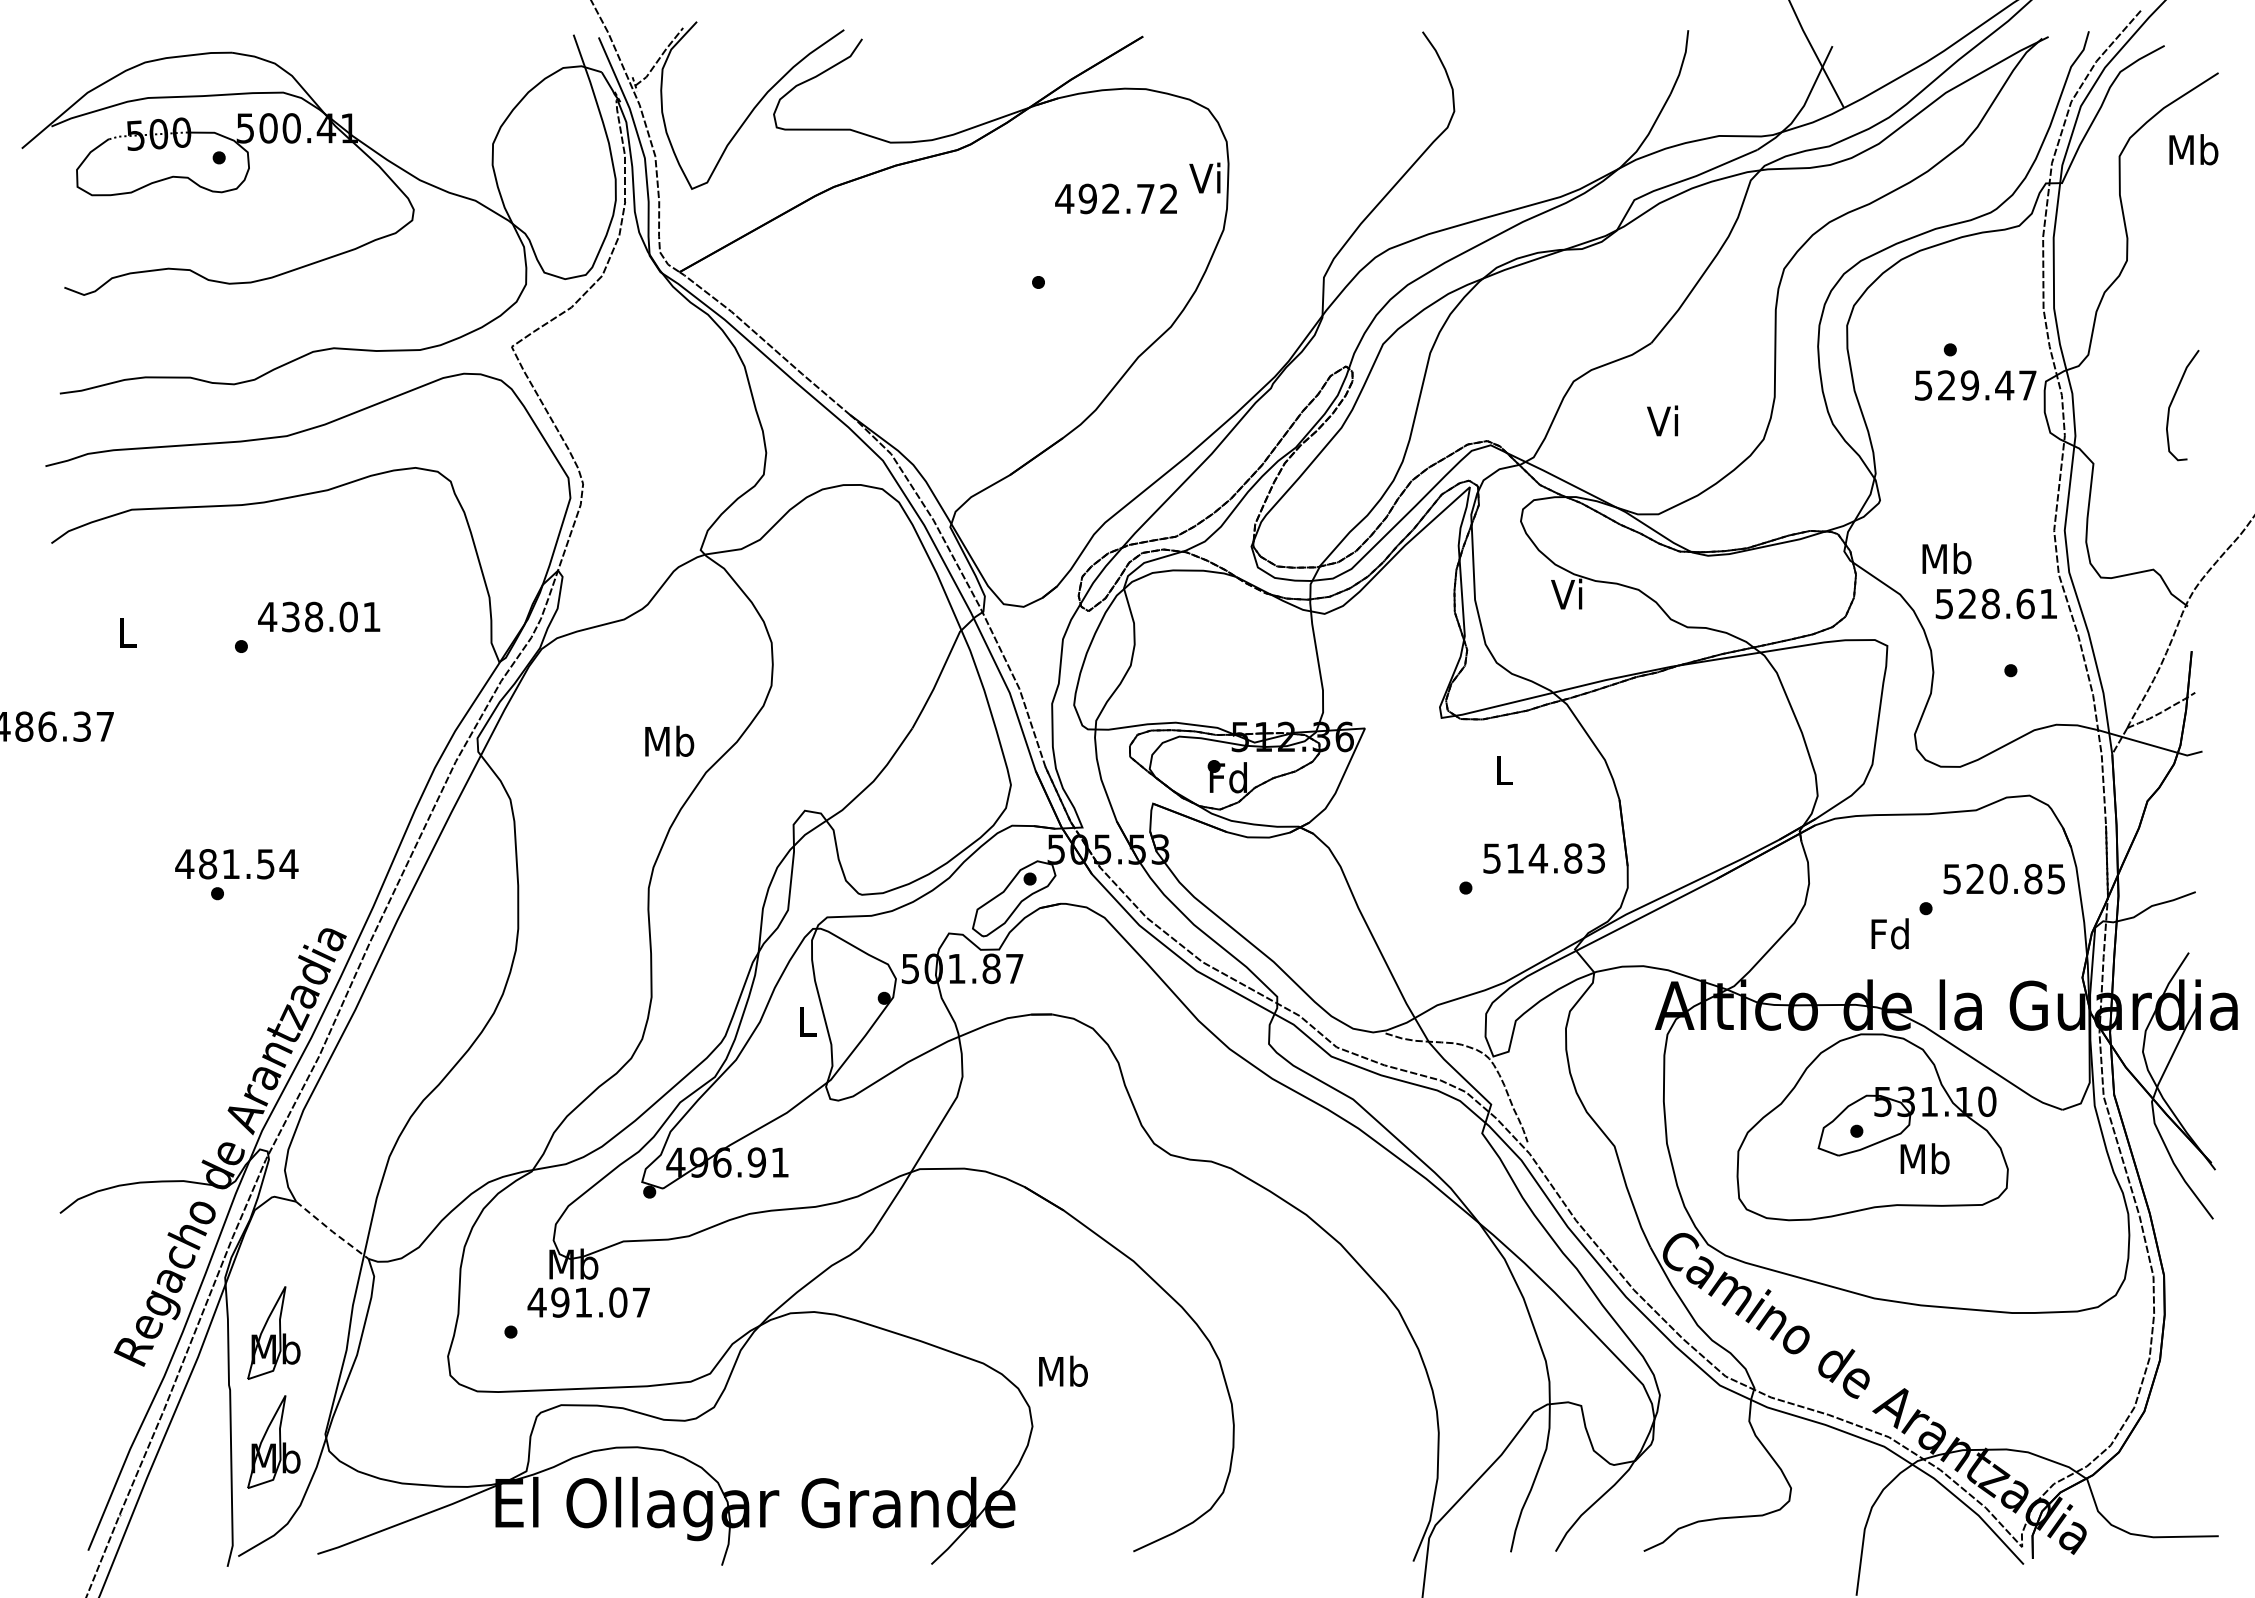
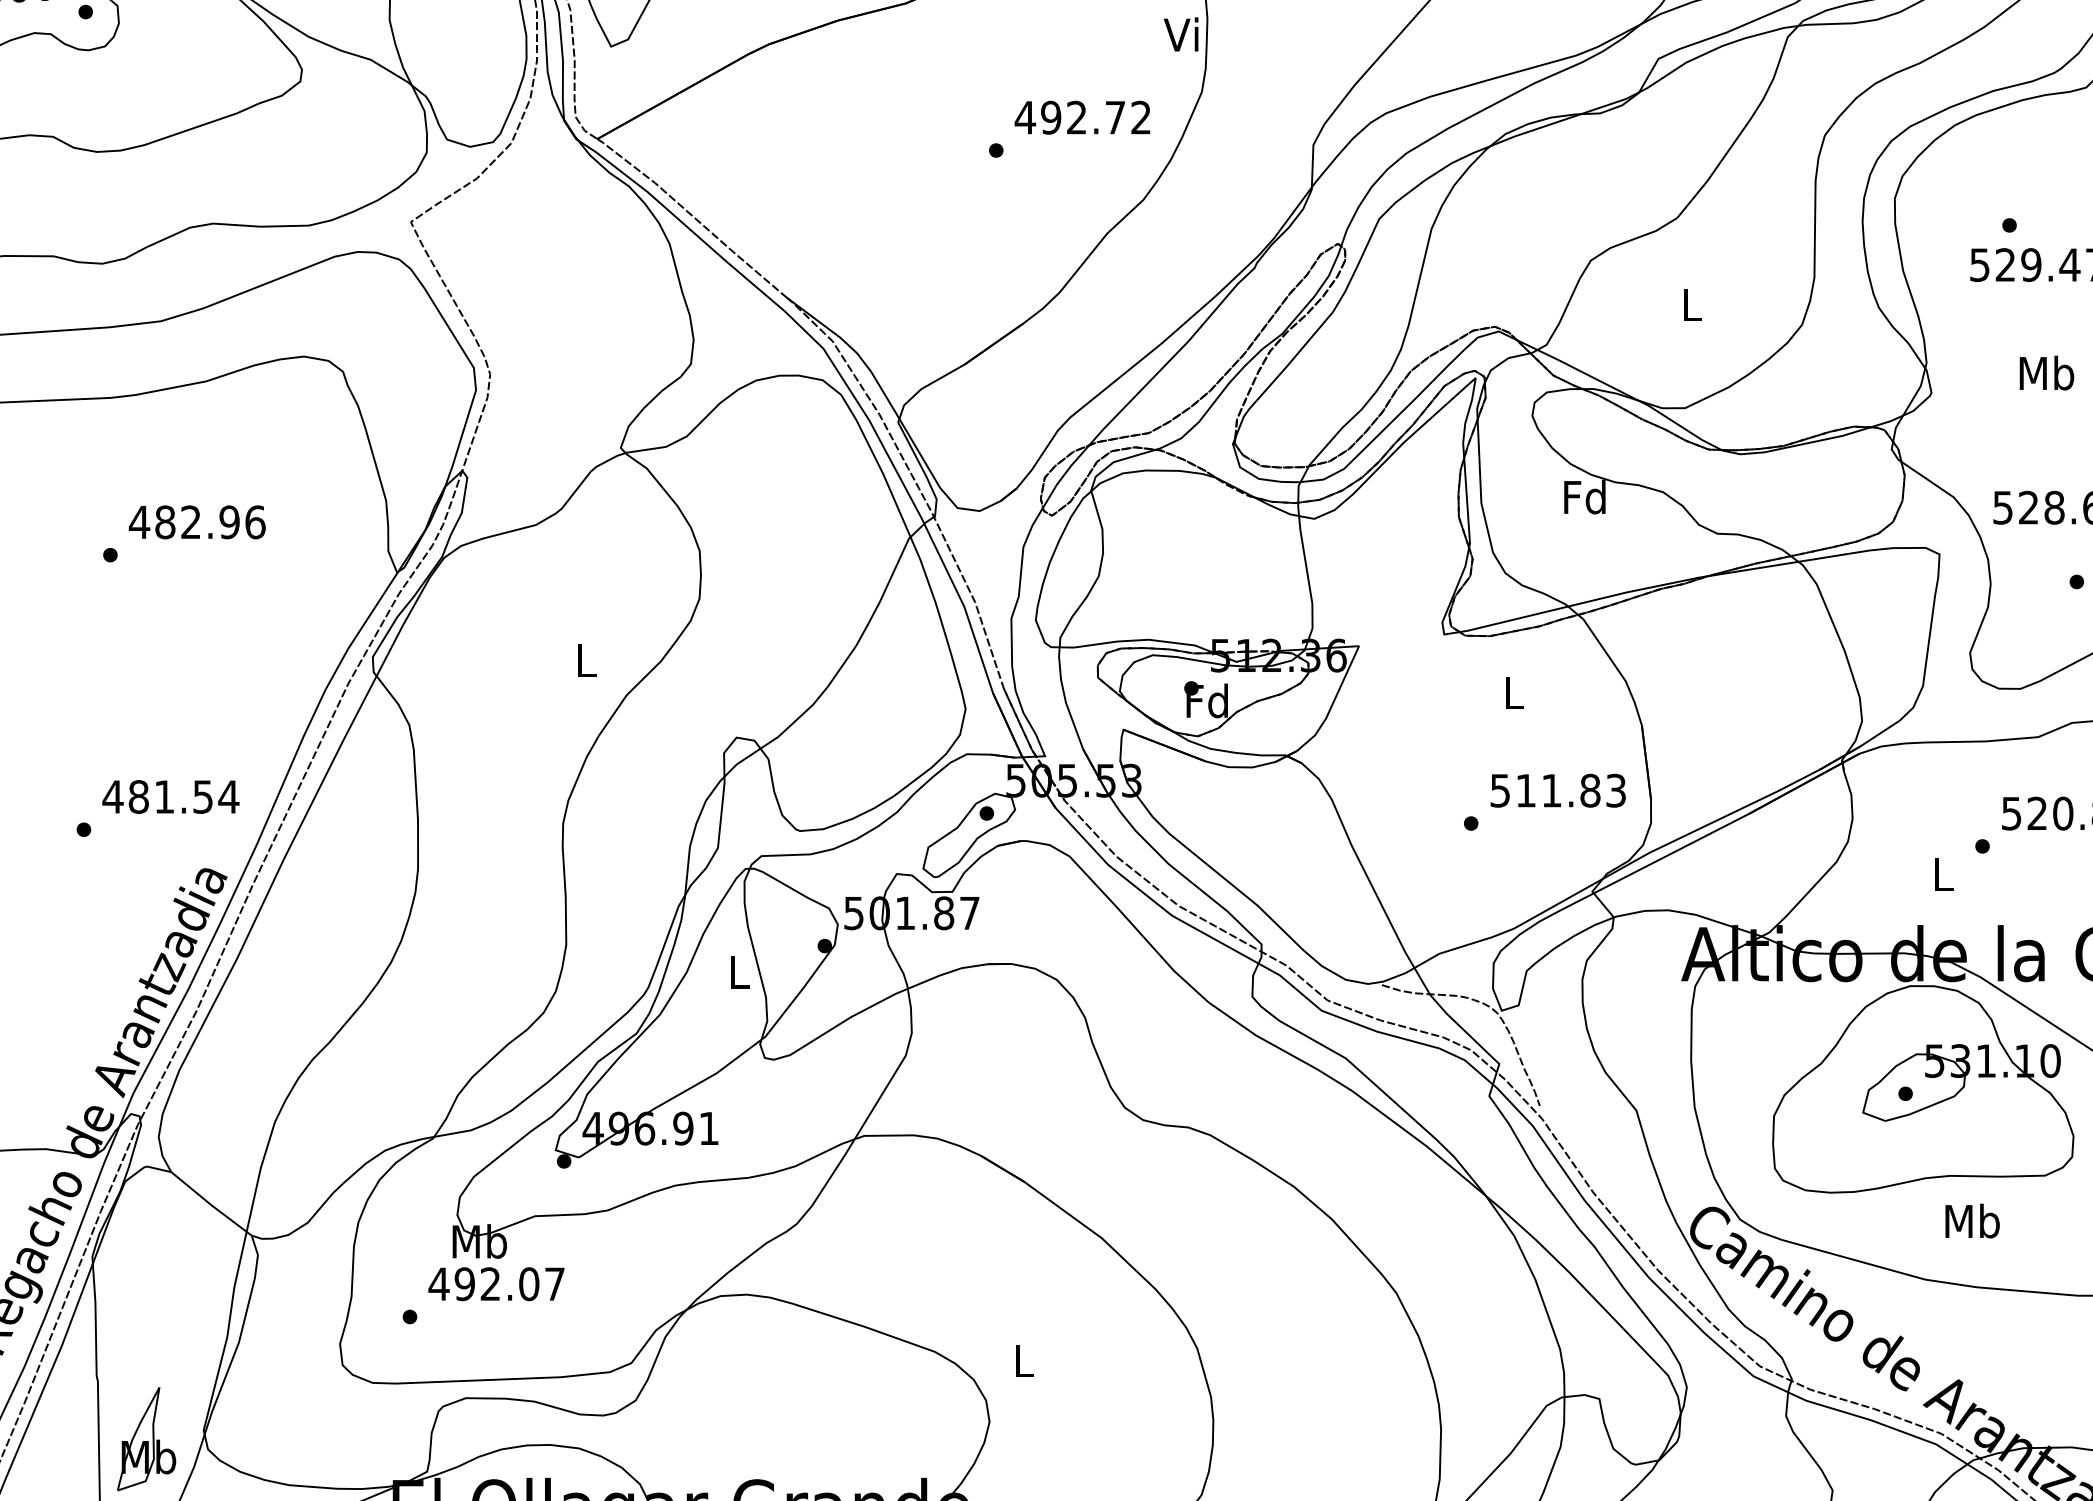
text: (1115, 198) -> (1081, 117), moved
text: (1662, 420) -> (1689, 303), Vi -> L
text: (1946, 558) -> (2046, 372), moved
text: (1567, 593) -> (1584, 496), Vi -> Fd
text: (331, 616) -> (210, 521), 438.01 -> 482.96
text: (669, 740) -> (586, 659), Mb -> L
text: (1538, 858) -> (1551, 790), 514.83 -> 511.83
text: (236, 864) -> (170, 797), moved
text: (1889, 933) -> (1941, 874), Fd -> L
text: (1924, 1158) -> (1971, 1220), moved
line: (332, 1231) -> (211, 1205), dashed -> solid
text: (582, 1302) -> (489, 1284), 491.07 -> 492.07
part: (273, 1332) -> (146, 1317), removed
text: (1063, 1370) -> (1024, 1359), Mb -> L

